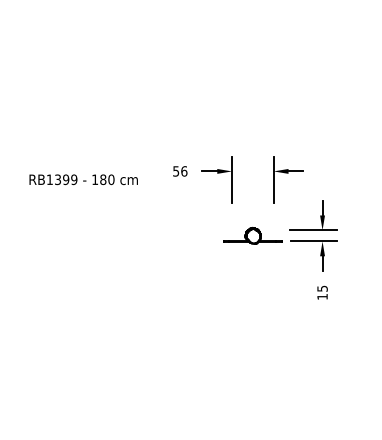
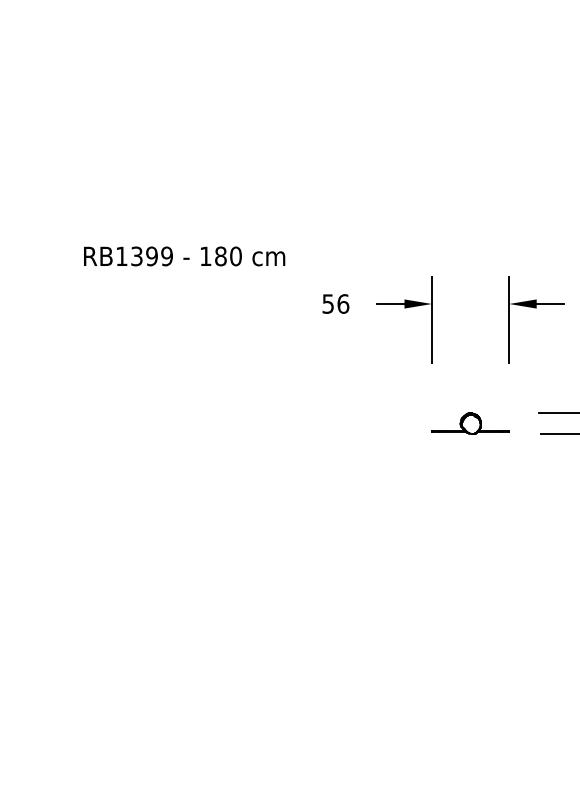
text: (83, 179) -> (184, 255), moved
part: (252, 235) -> (469, 422), size x0.71

